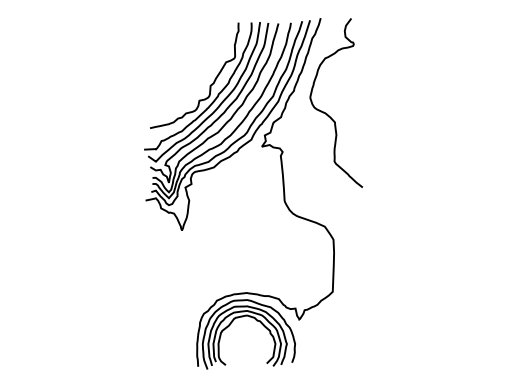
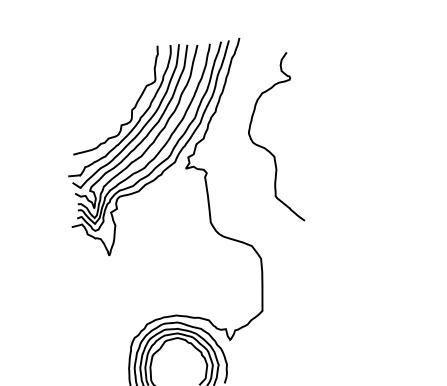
curve: (327, 113) -> (266, 148), moved

